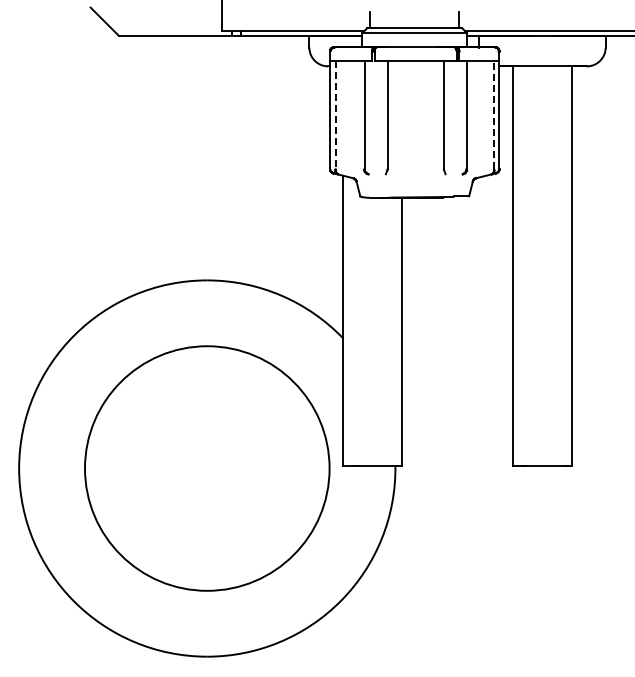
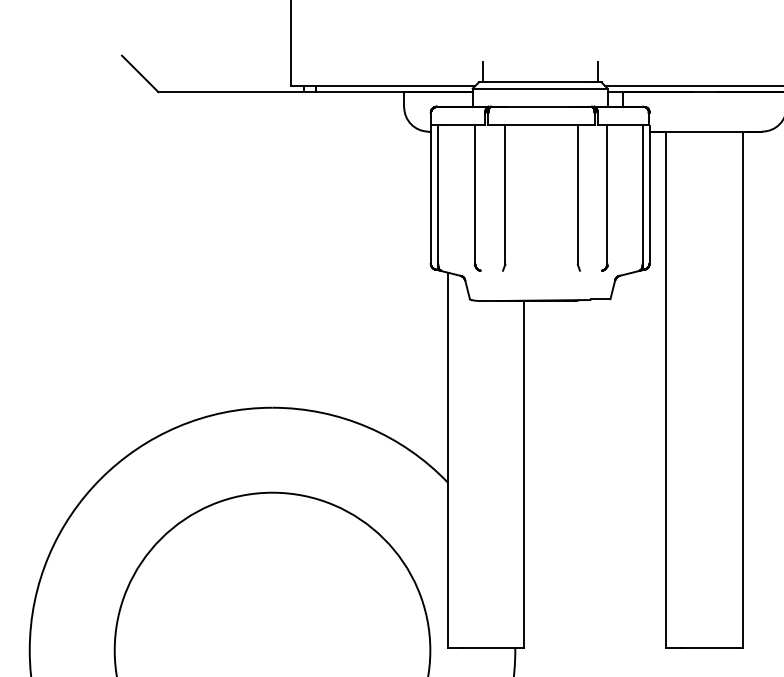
line: (494, 114) -> (643, 193), dashed -> solid
line: (335, 115) -> (437, 194), dashed -> solid

